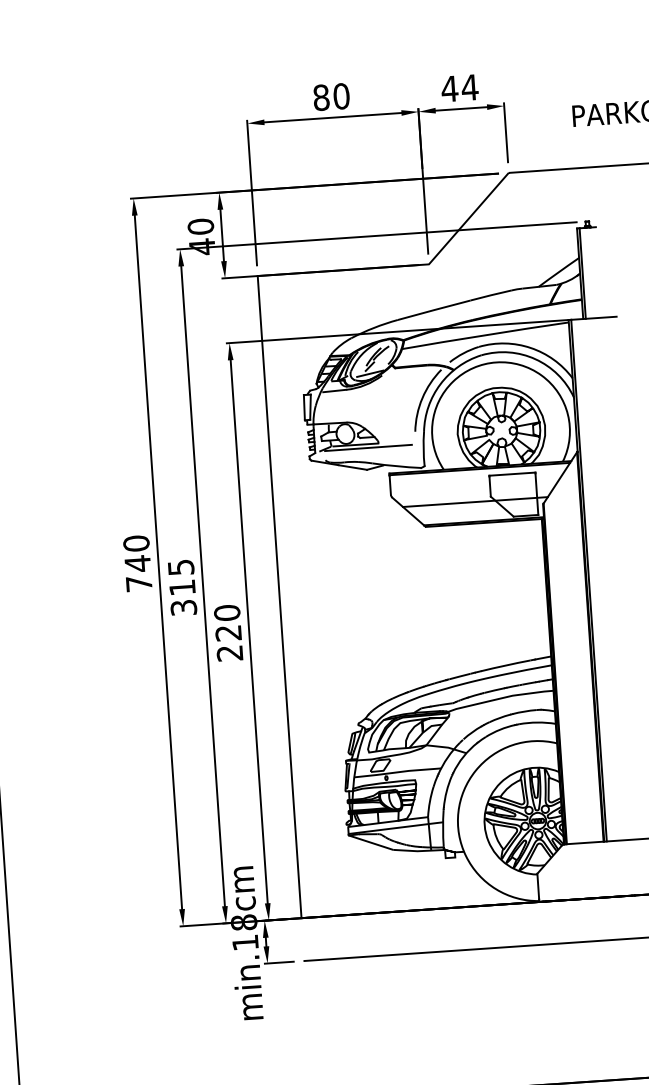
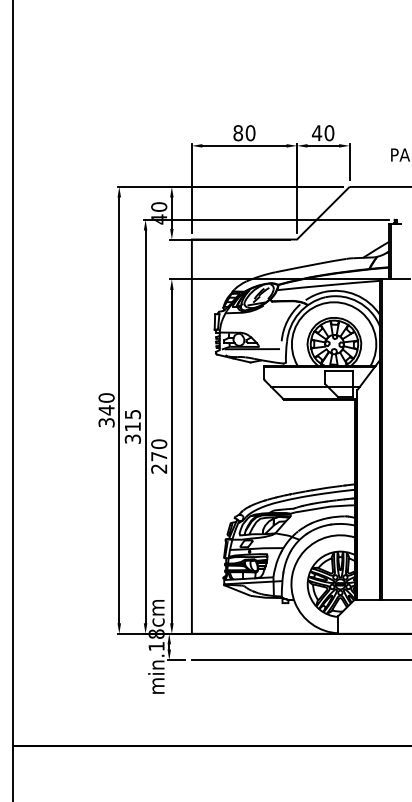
text: (470, 88) -> (329, 133), 44 -> 40
text: (138, 583) -> (106, 422), 740 -> 340
text: (229, 633) -> (159, 456), 220 -> 270

